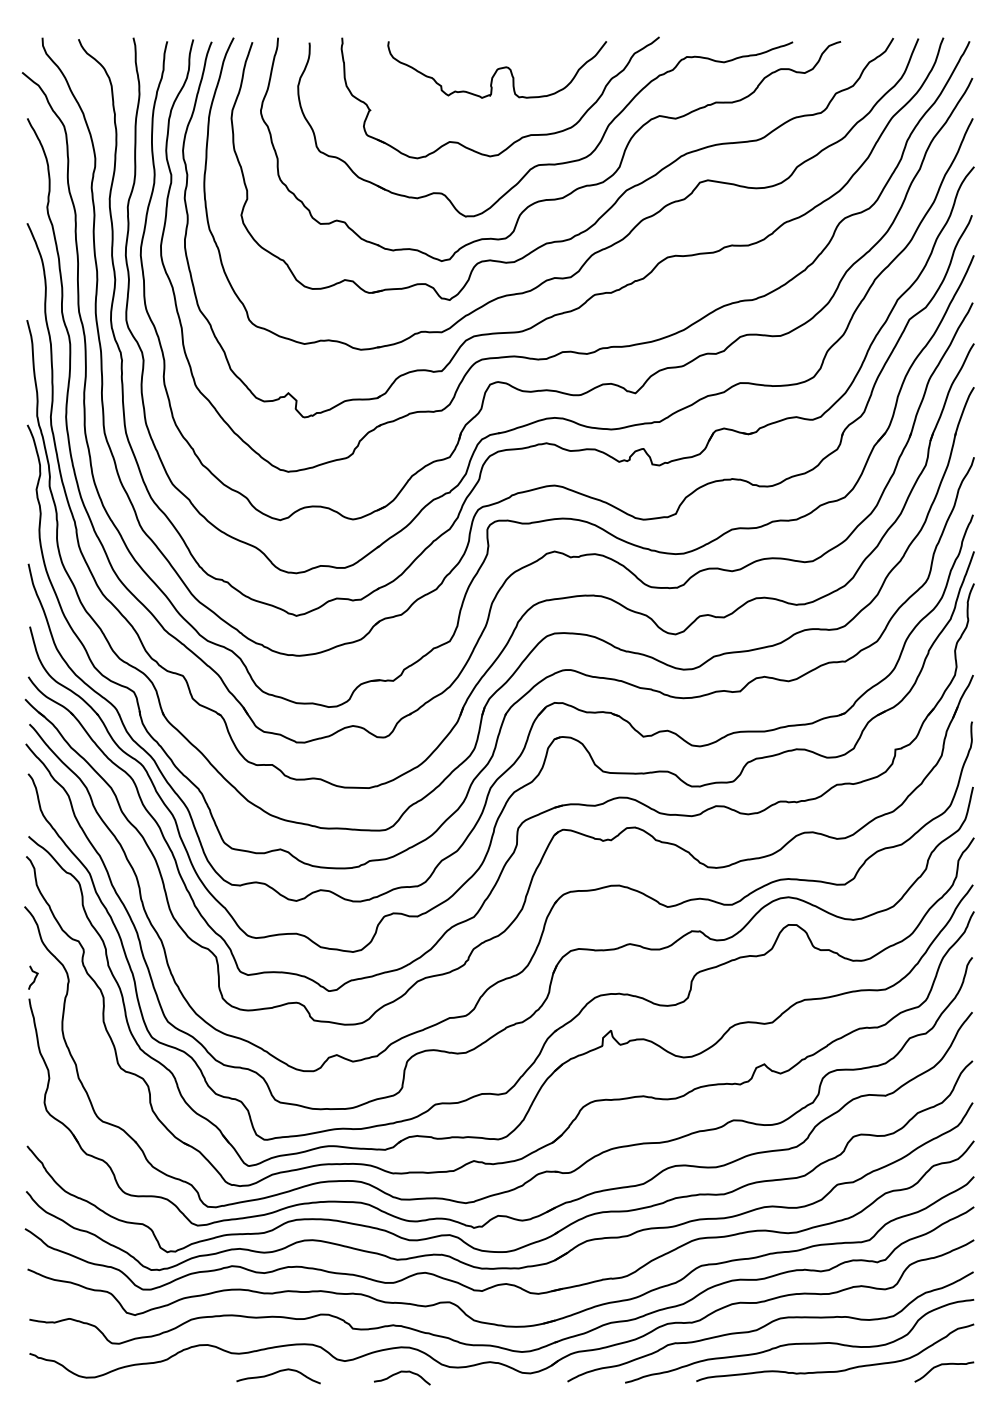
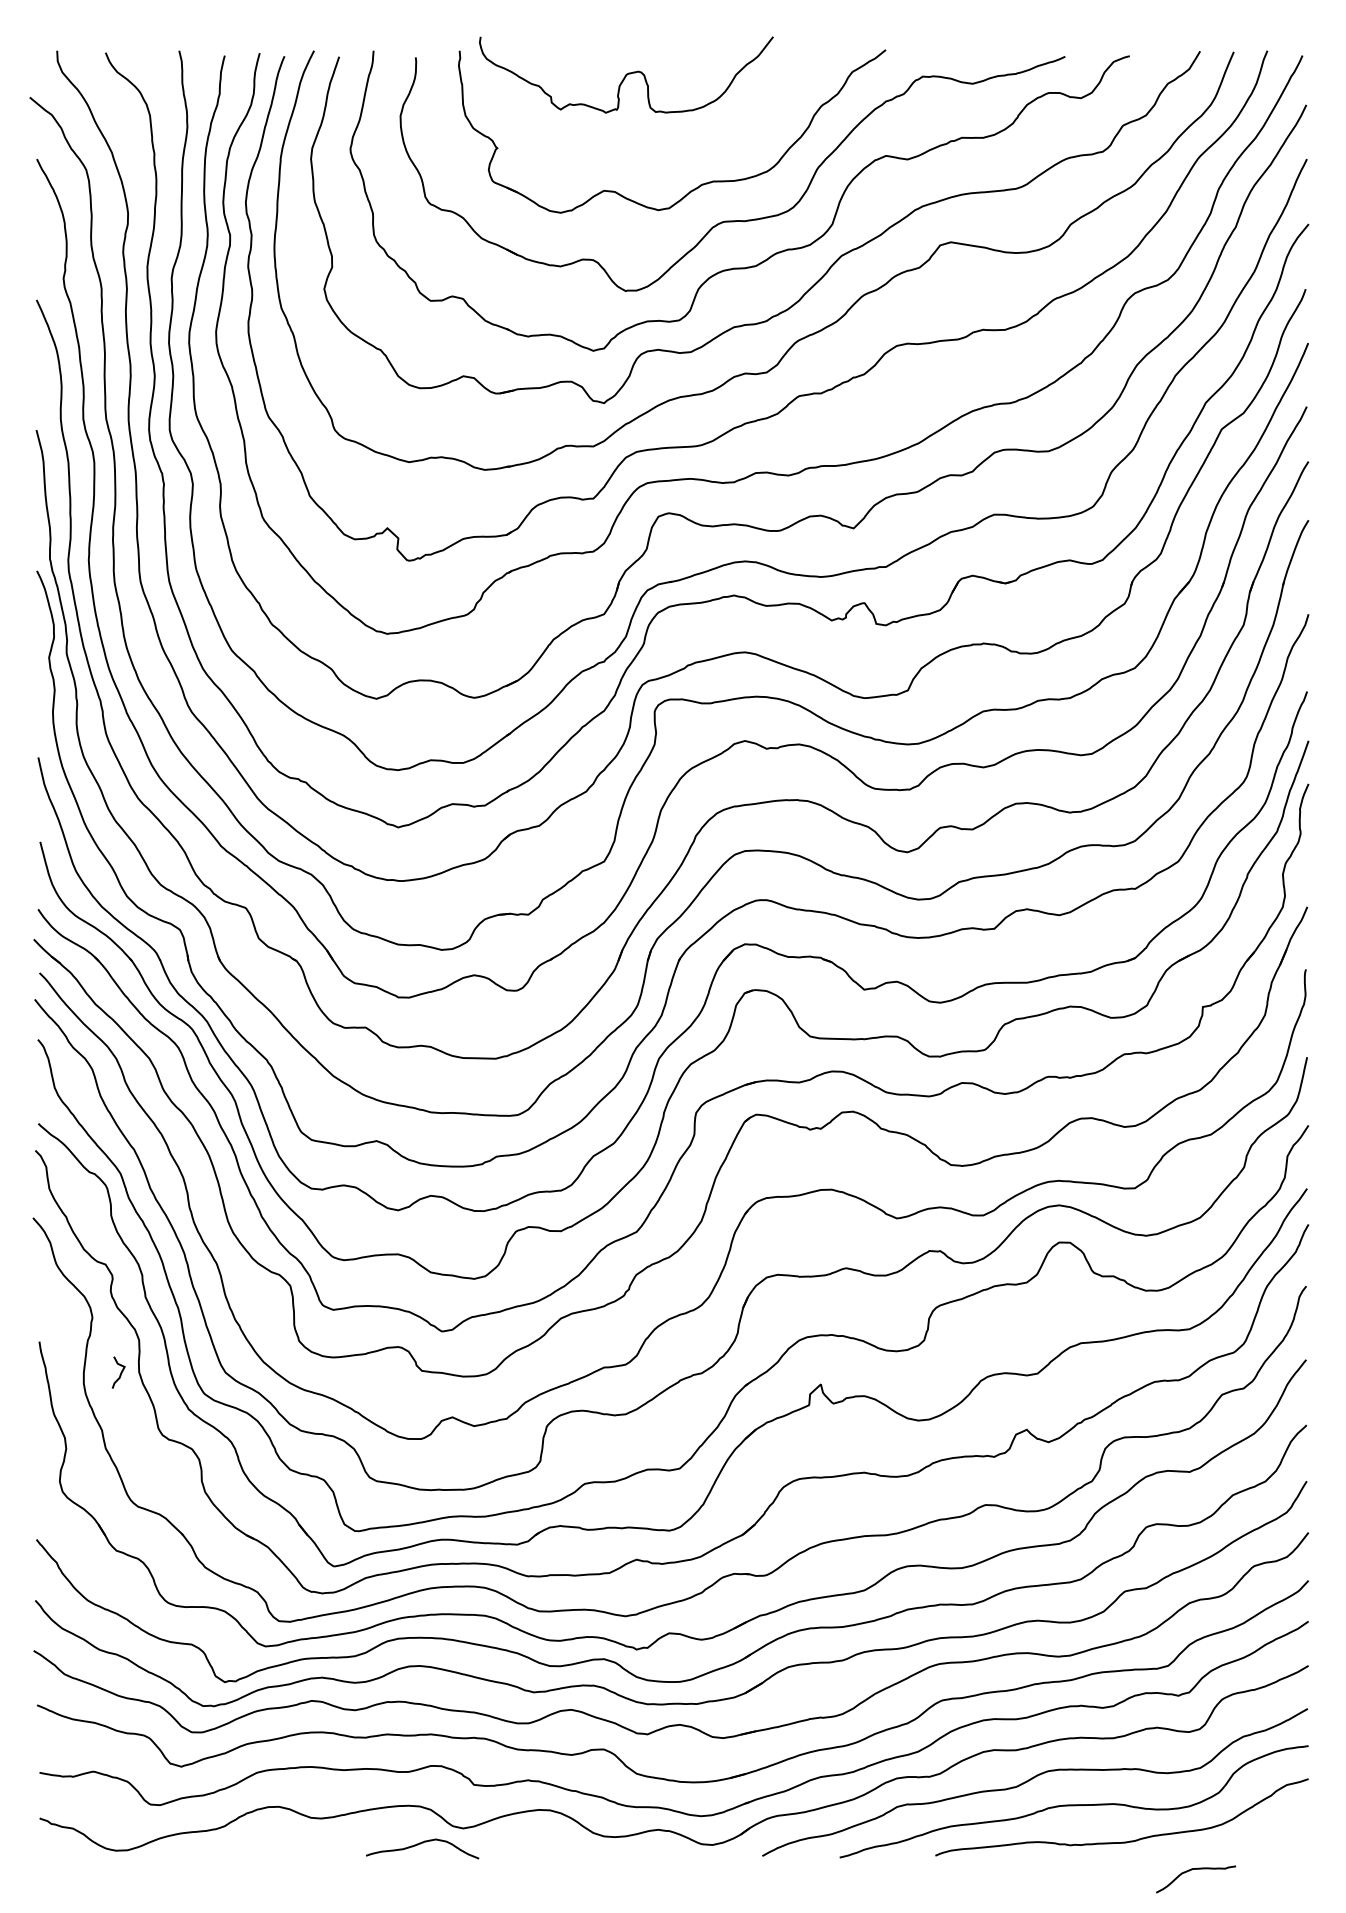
curve: (497, 69) -> (626, 74), moved
curve: (34, 977) -> (120, 1372), moved
curve: (944, 1365) -> (1196, 1870), moved
curve: (402, 1372) -> (540, 1843), removed
curve: (276, 1373) -> (419, 1845), moved

